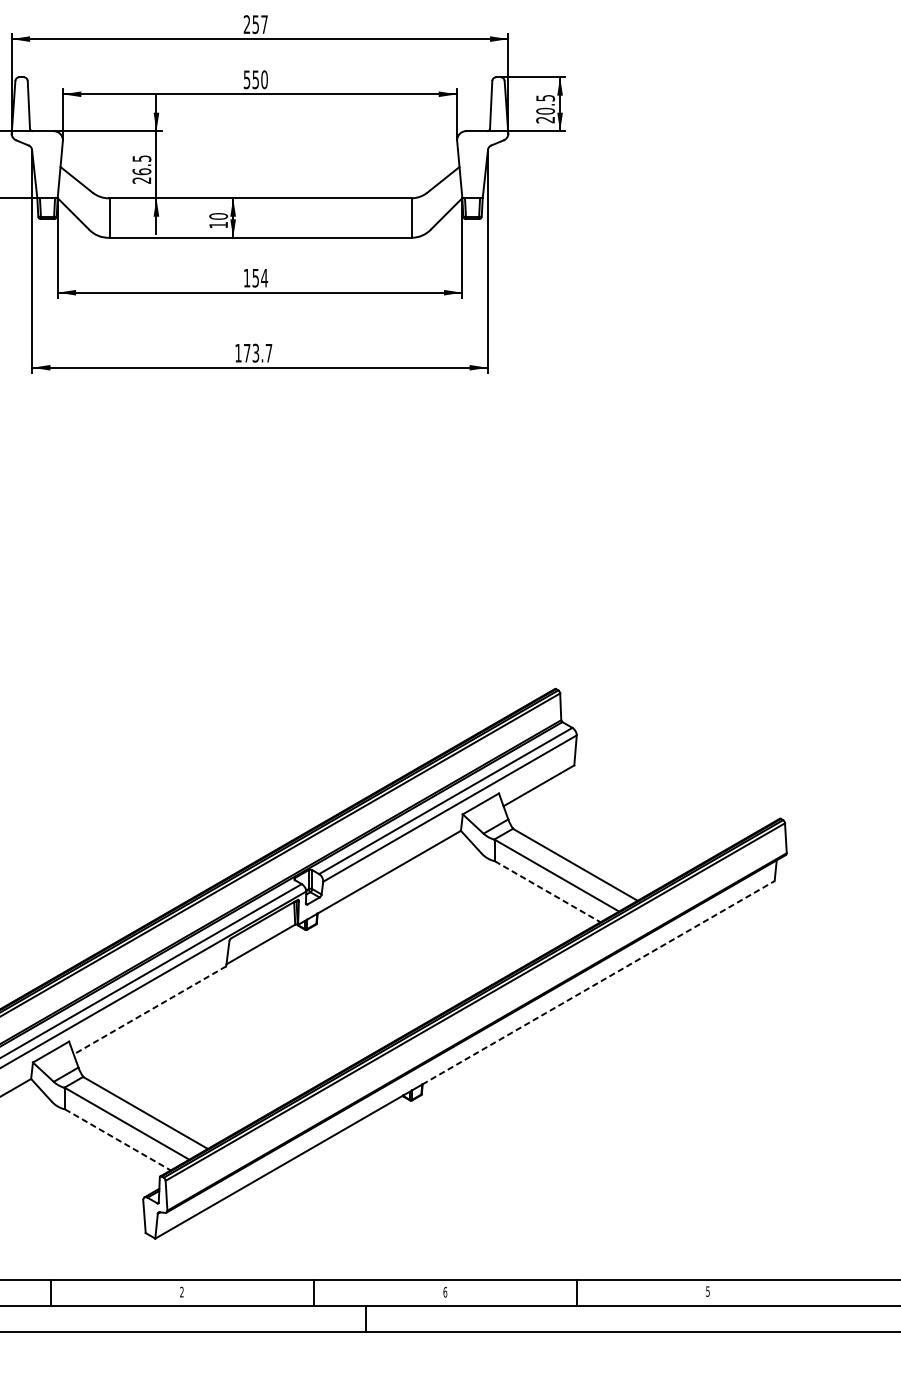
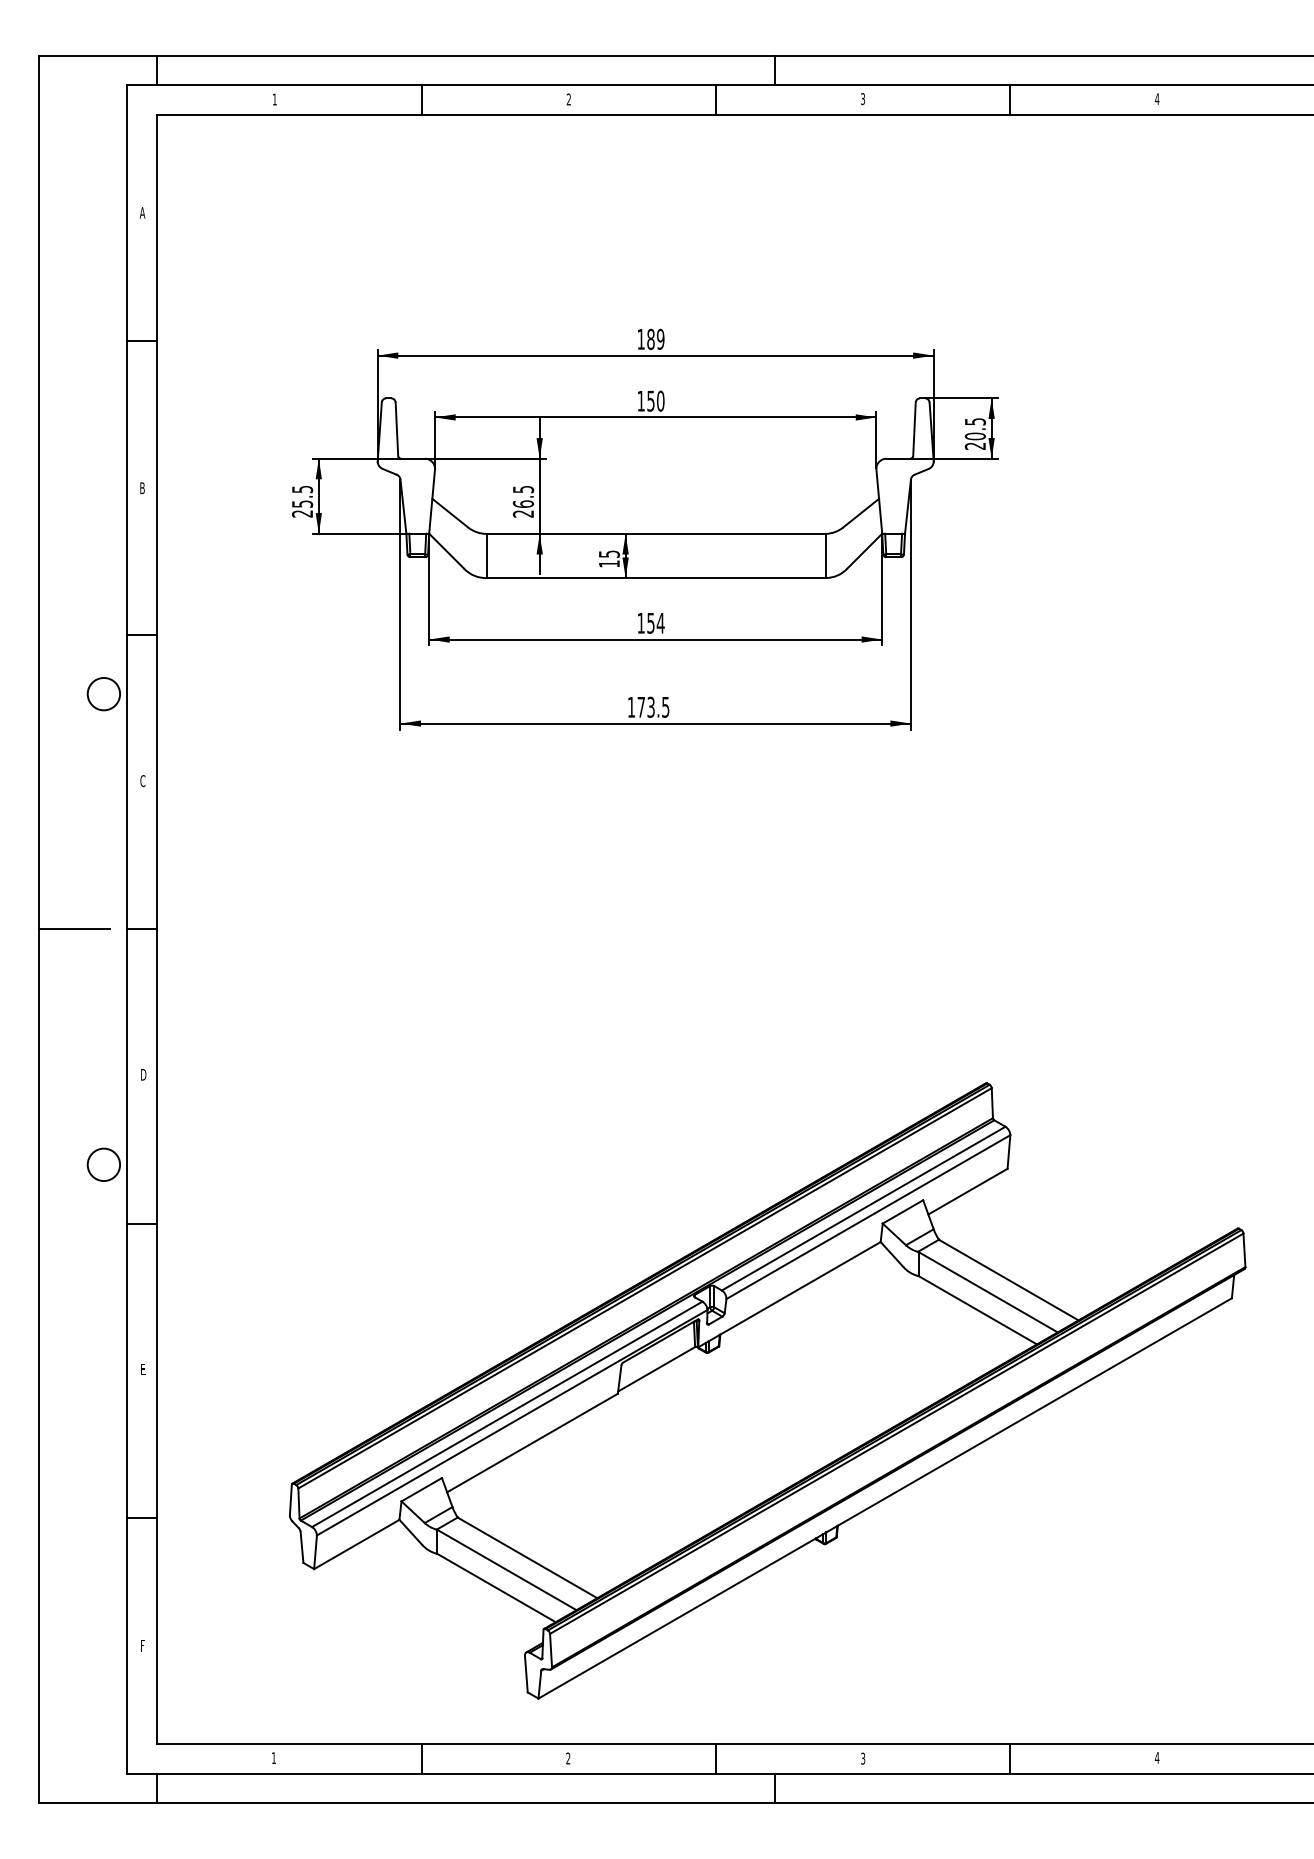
text: (255, 23) -> (650, 338), 257 -> 189
text: (246, 79) -> (640, 400), 550 -> 150
text: (217, 215) -> (608, 553), 10 -> 15
text: (268, 353) -> (665, 707), 173.7 -> 173.5
line: (548, 891) -> (978, 1310), dashed -> solid
line: (598, 983) -> (1034, 1412), dashed -> solid
line: (149, 1010) -> (532, 1443), dashed -> solid
line: (117, 1140) -> (496, 1588), dashed -> solid
text: (707, 1291) -> (1156, 1757), 5 -> 4
text: (445, 1292) -> (863, 1758), 6 -> 3

